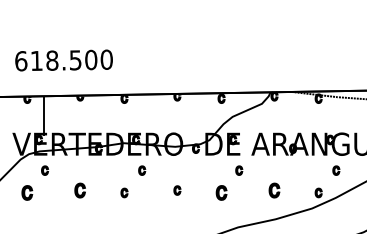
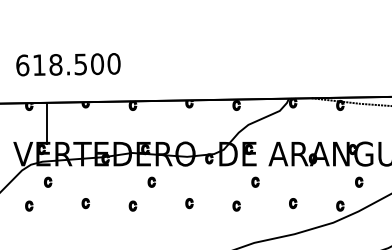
part: (80, 190) -> (86, 203), size x0.62
part: (274, 190) -> (293, 203), size x0.62
part: (27, 192) -> (29, 205), size x0.62
part: (221, 192) -> (236, 205), size x0.62

